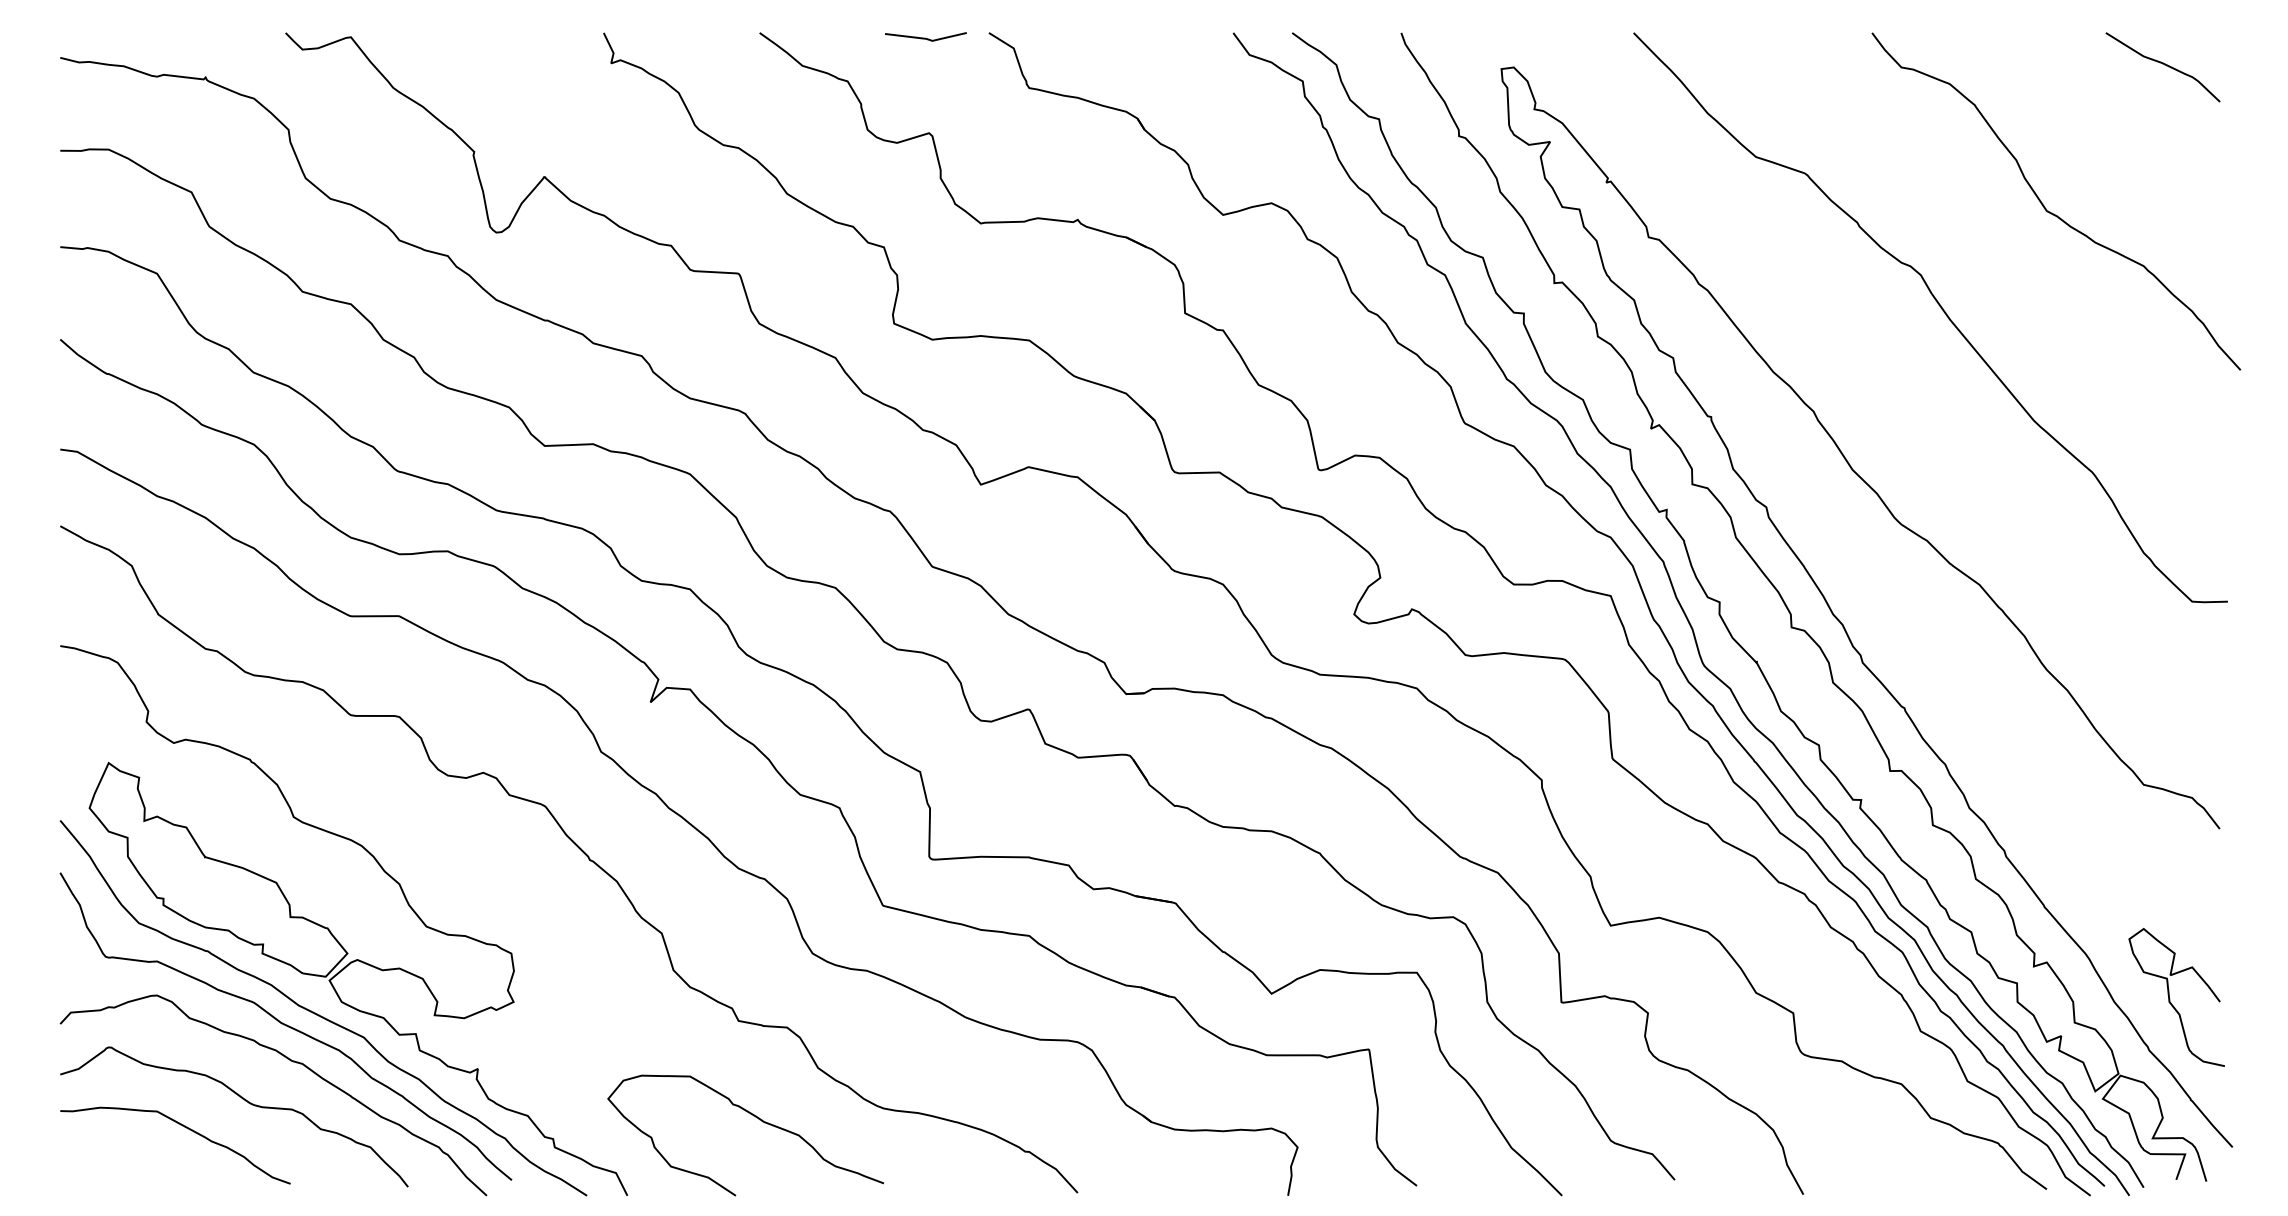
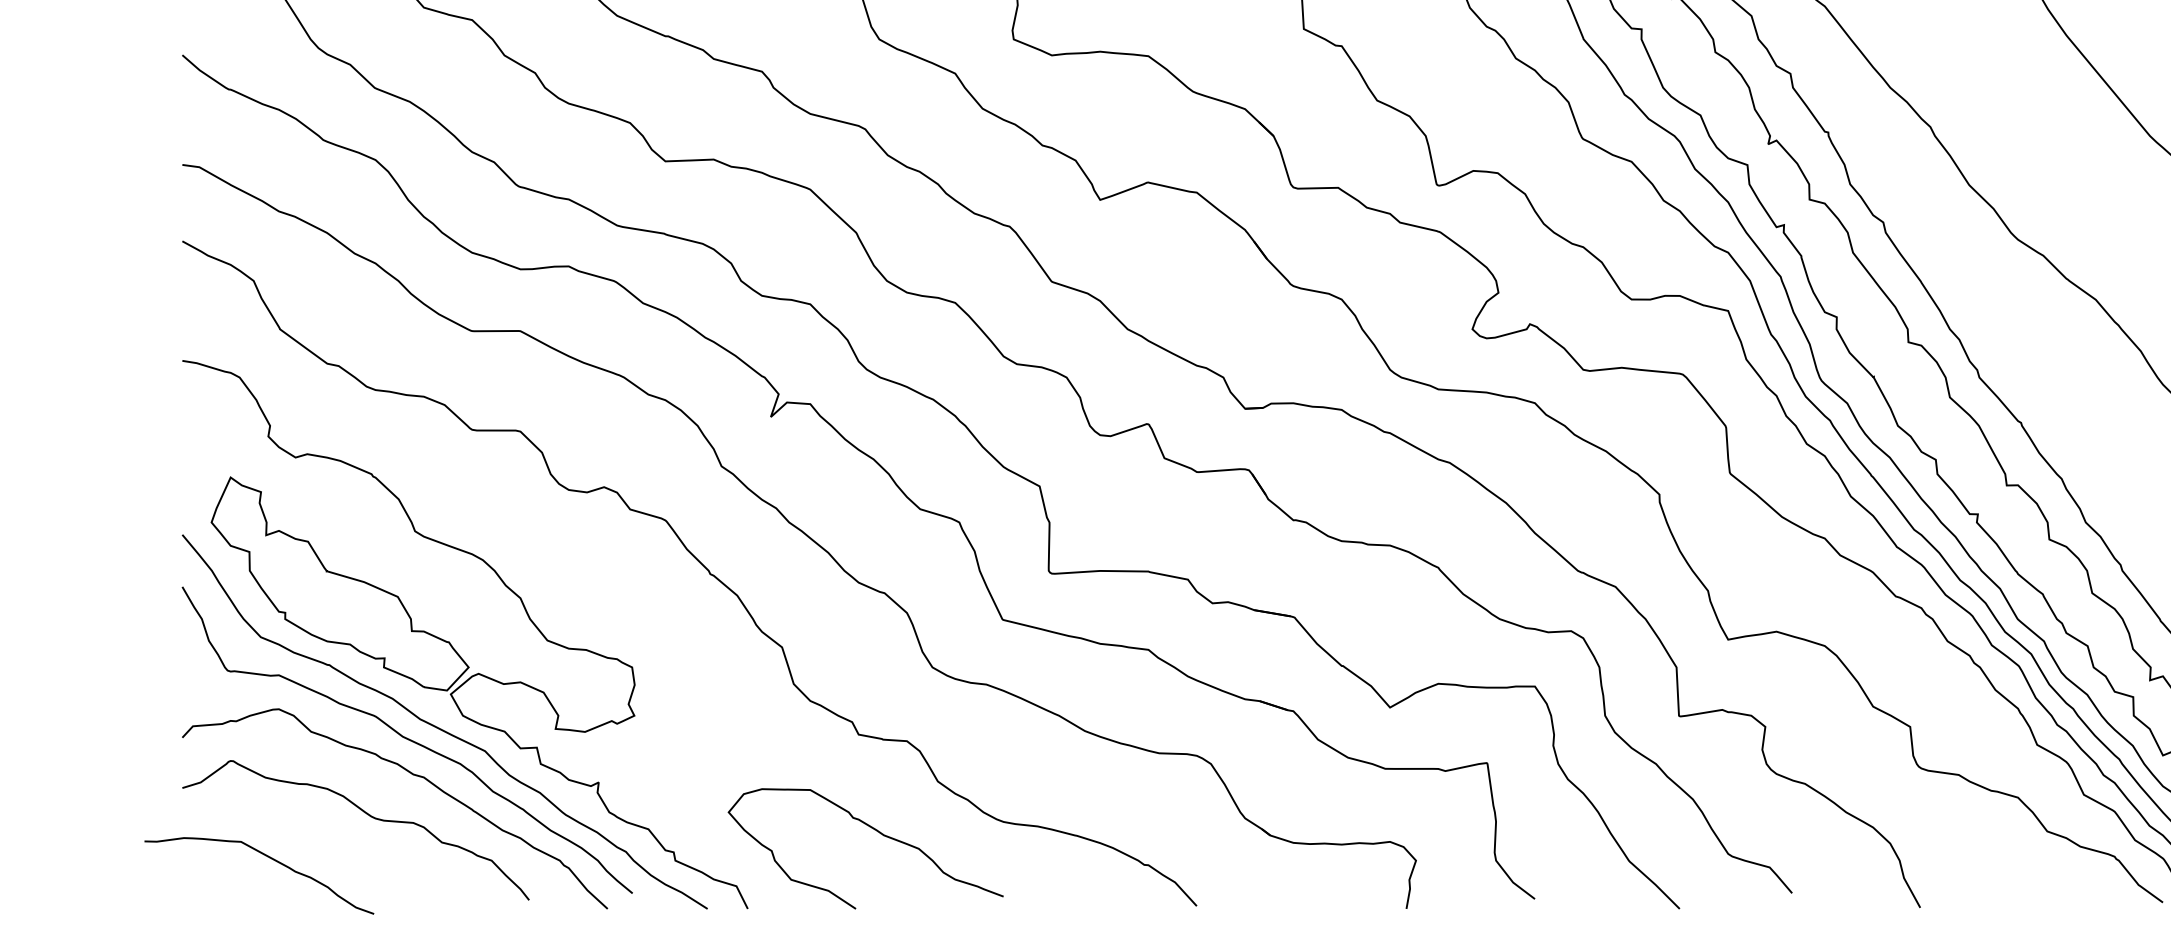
curve: (184, 1127) -> (268, 857), moved

